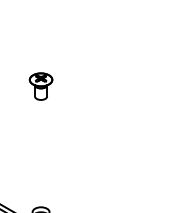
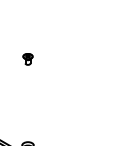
part: (40, 86) -> (27, 59), size x0.6

